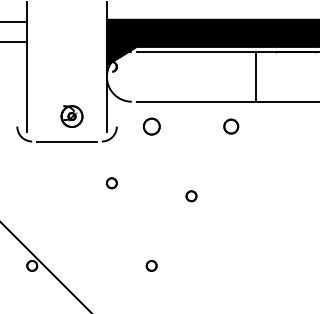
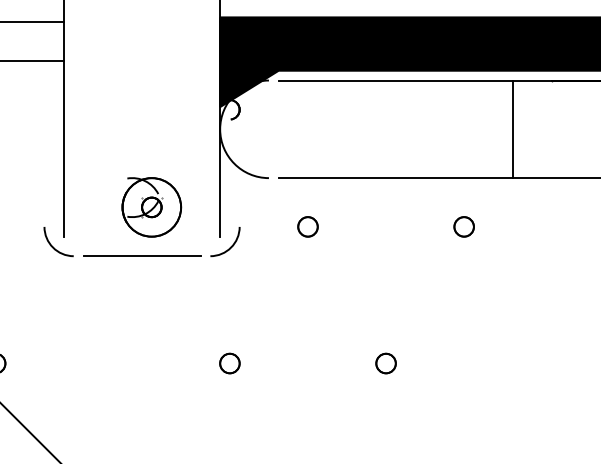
part: (71, 116) -> (150, 207), size x1.43
part: (151, 126) -> (307, 226), size x0.62
part: (231, 126) -> (464, 226), size x0.71
part: (111, 183) -> (229, 363), moved

